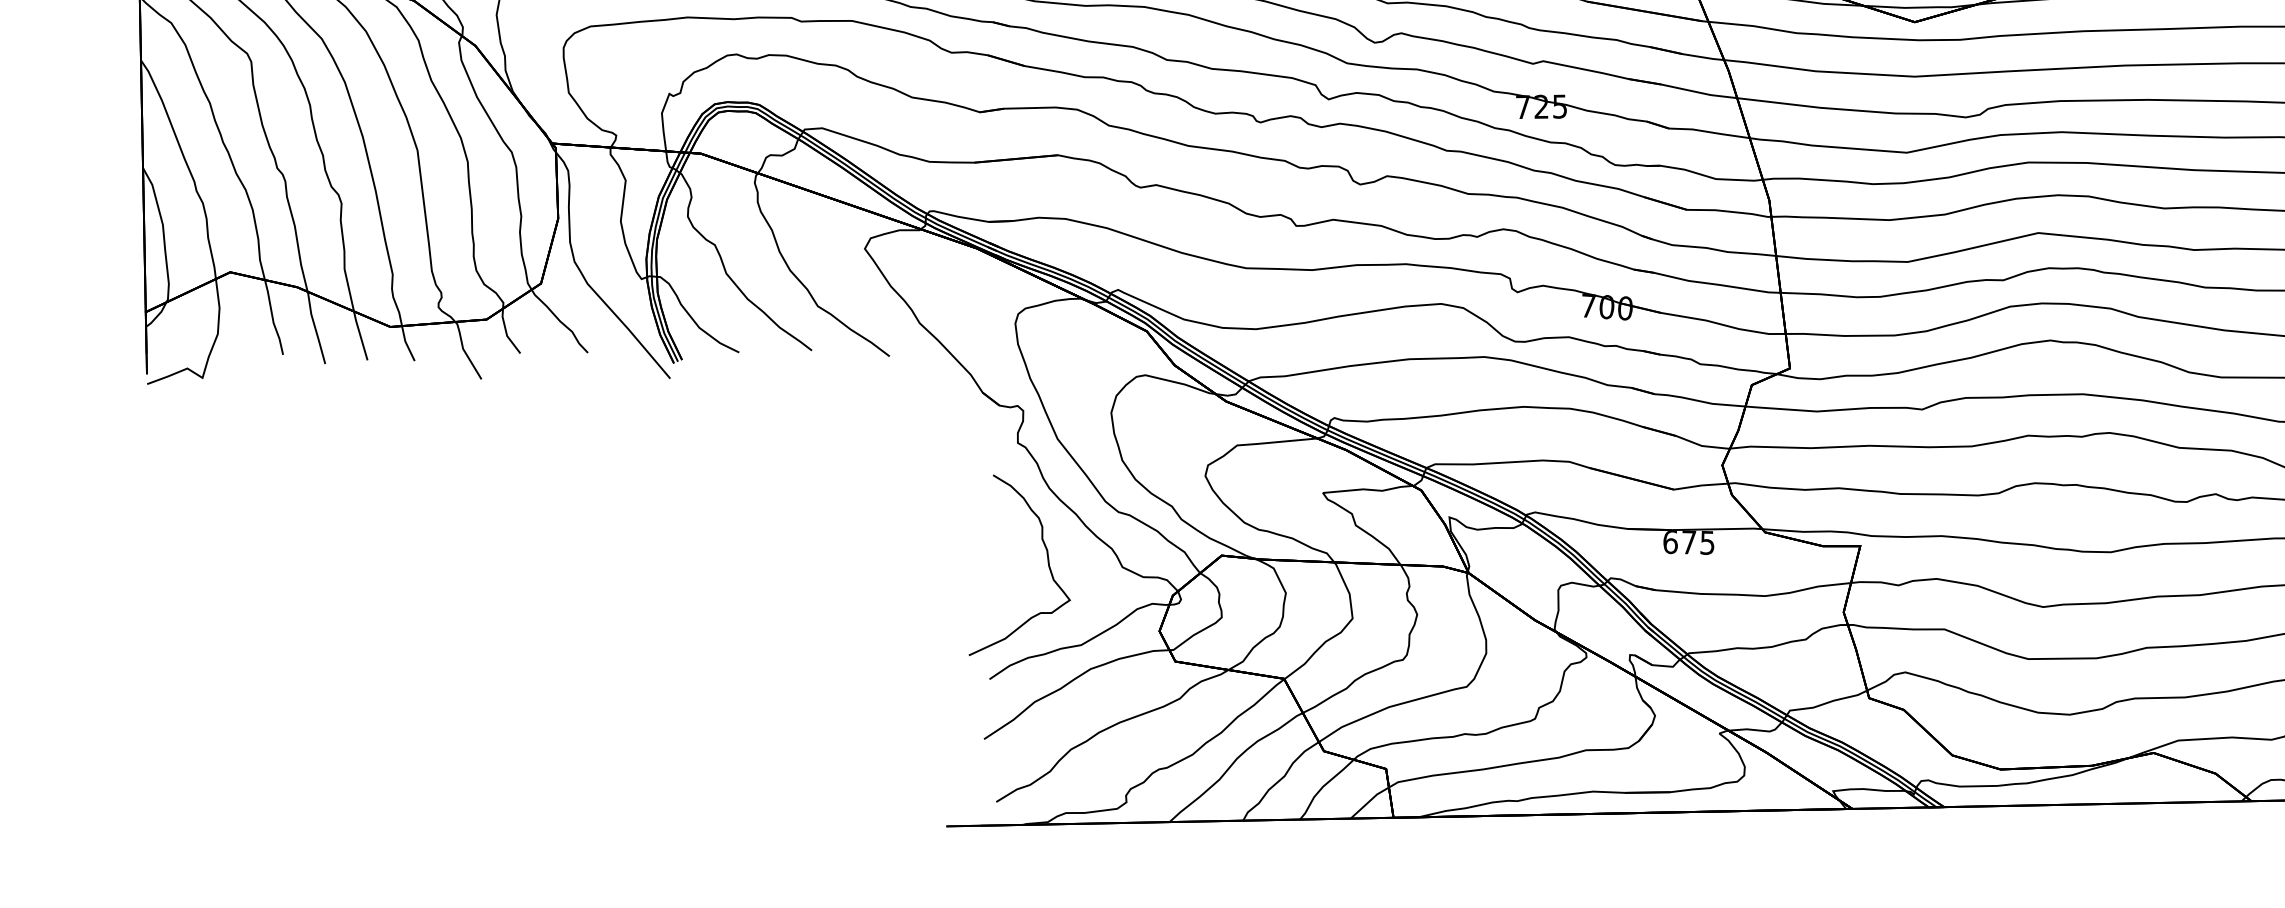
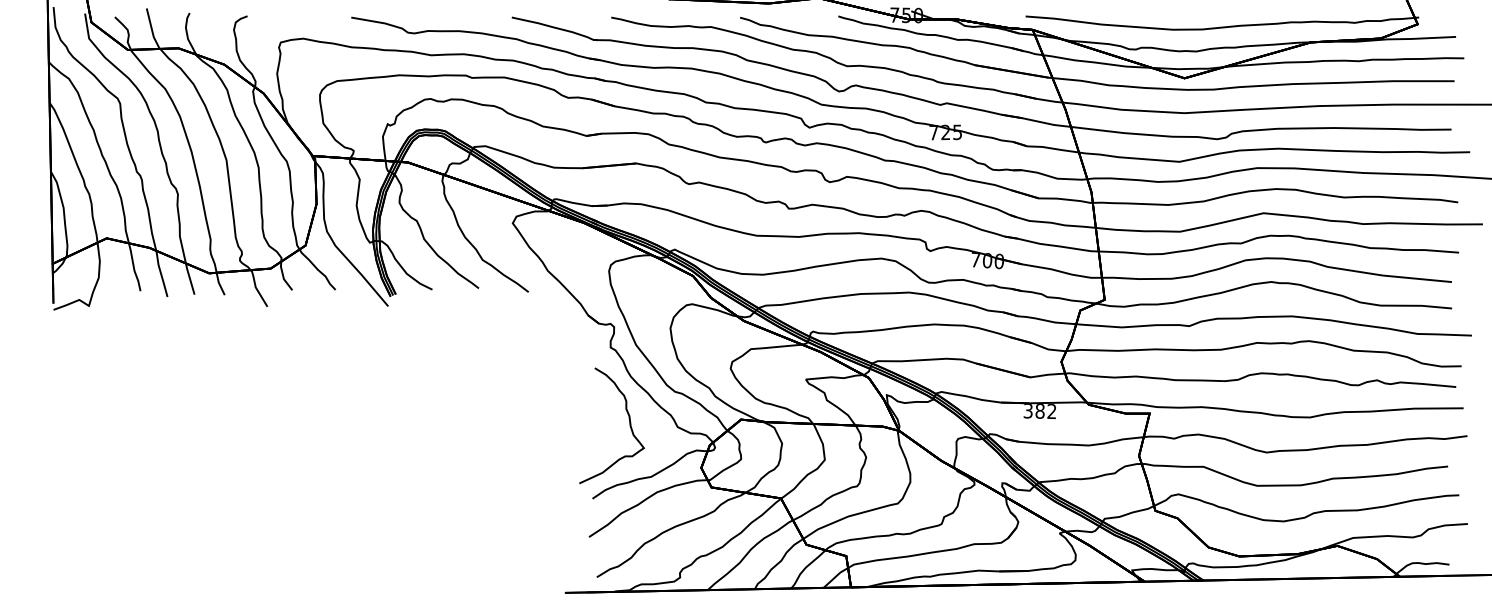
text: (1688, 542) -> (1039, 411), 675 -> 382

